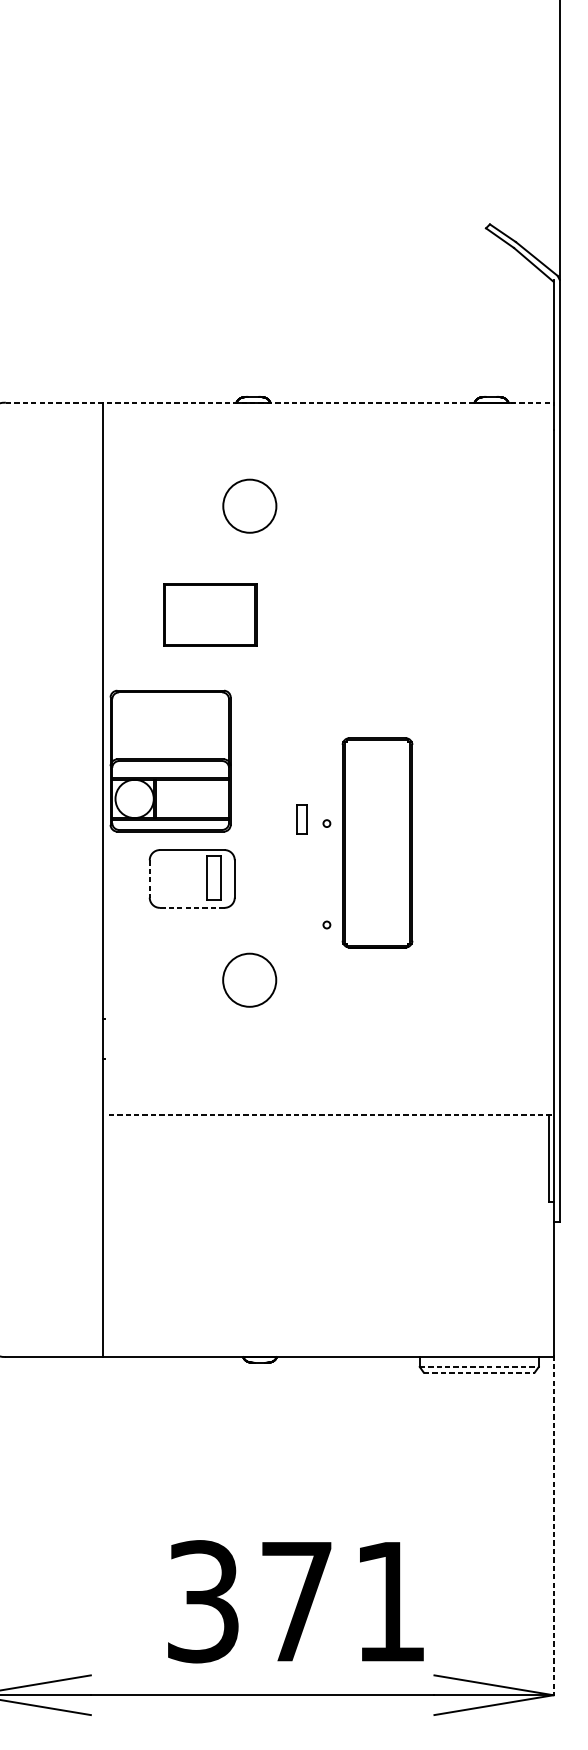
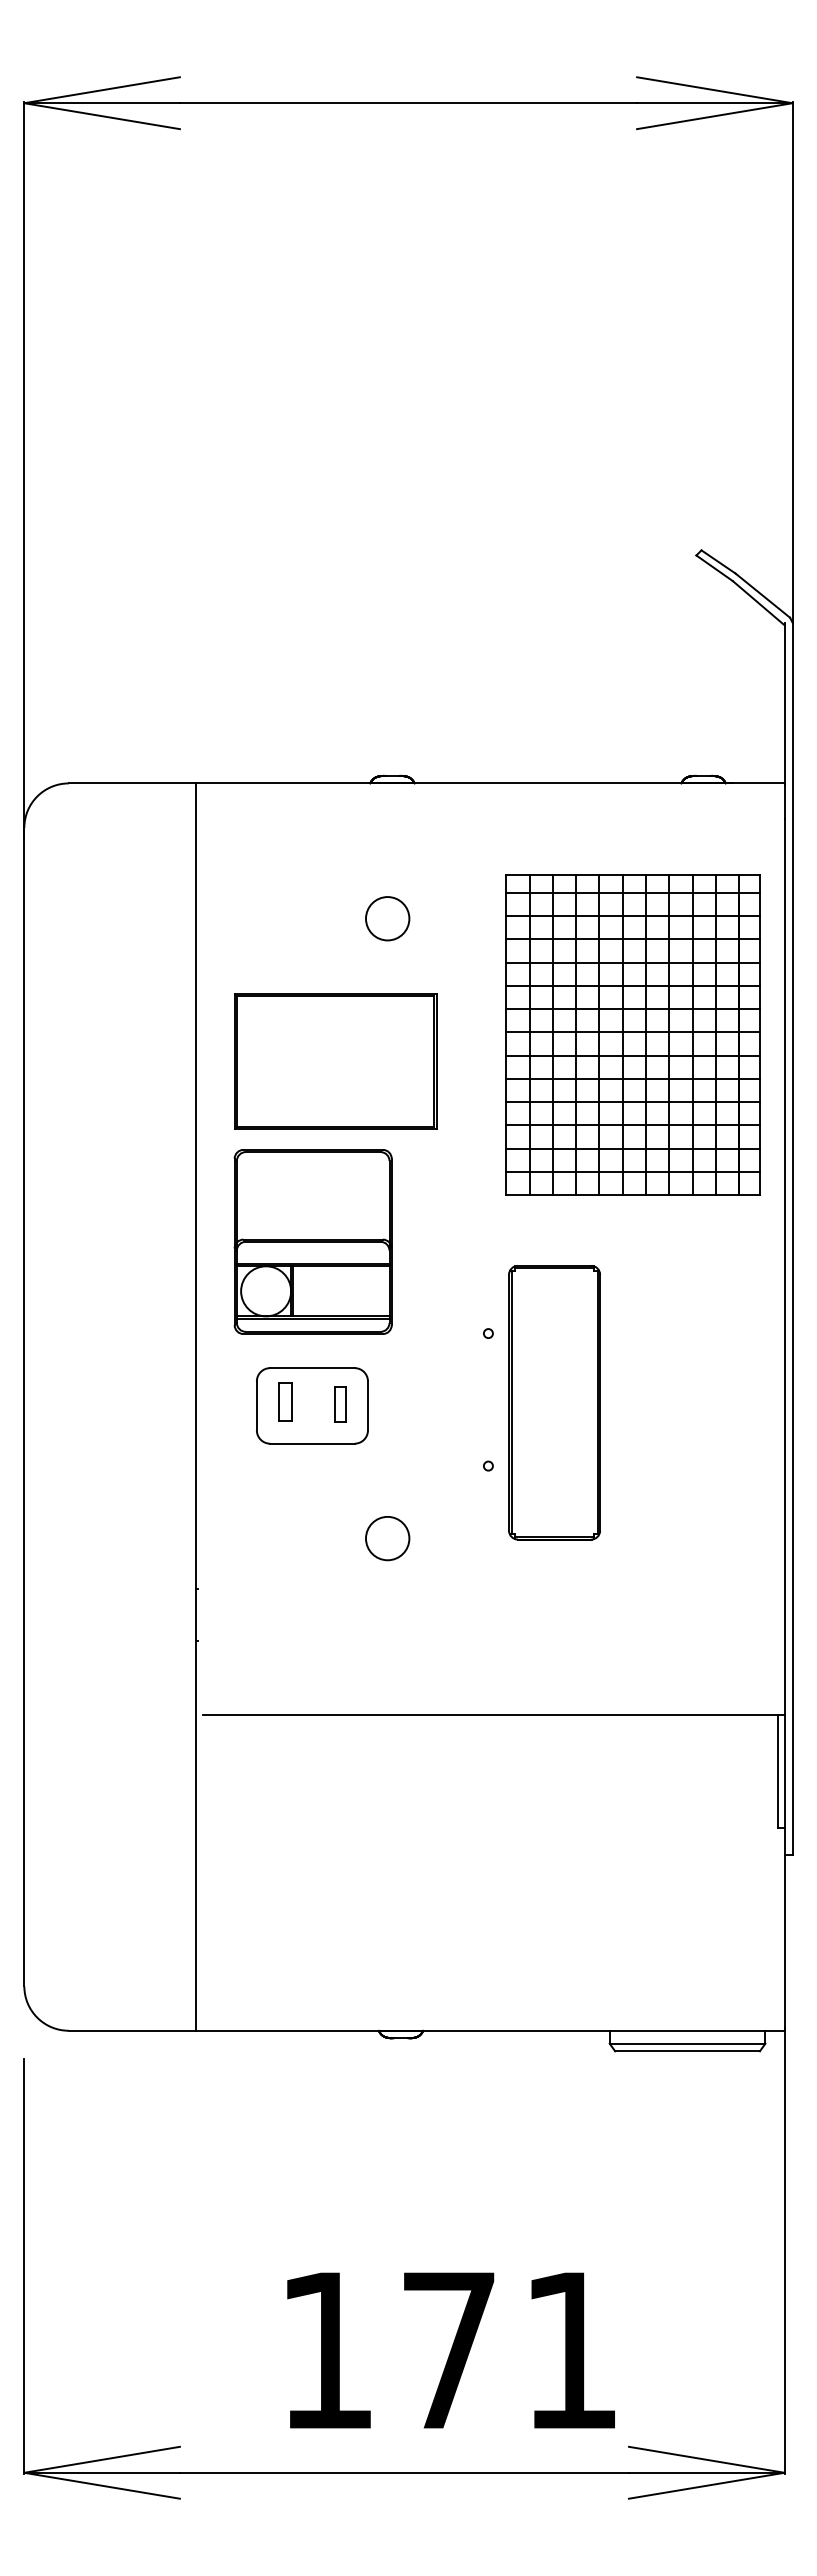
line: (279, 402) -> (426, 783), dashed -> solid
circle: (249, 506) -> (387, 918), size x0.62
part: (437, 594) -> (632, 1034), added
part: (209, 615) -> (335, 1061), size x1.67
part: (170, 760) -> (312, 1241), moved
part: (301, 818) -> (285, 1401), moved
part: (377, 842) -> (554, 1402), moved
part: (213, 877) -> (340, 1404), size x0.62
line: (149, 879) -> (256, 1406), dashed -> solid
line: (191, 907) -> (311, 1443), dashed -> solid
circle: (249, 980) -> (387, 1538), size x0.62
line: (330, 1115) -> (493, 1714), dashed -> solid
line: (479, 1366) -> (687, 2043), dashed -> solid
line: (479, 1372) -> (688, 2051), dashed -> solid
line: (553, 1525) -> (784, 2251), dashed -> solid
text: (203, 1601) -> (326, 2350), 371 -> 171

